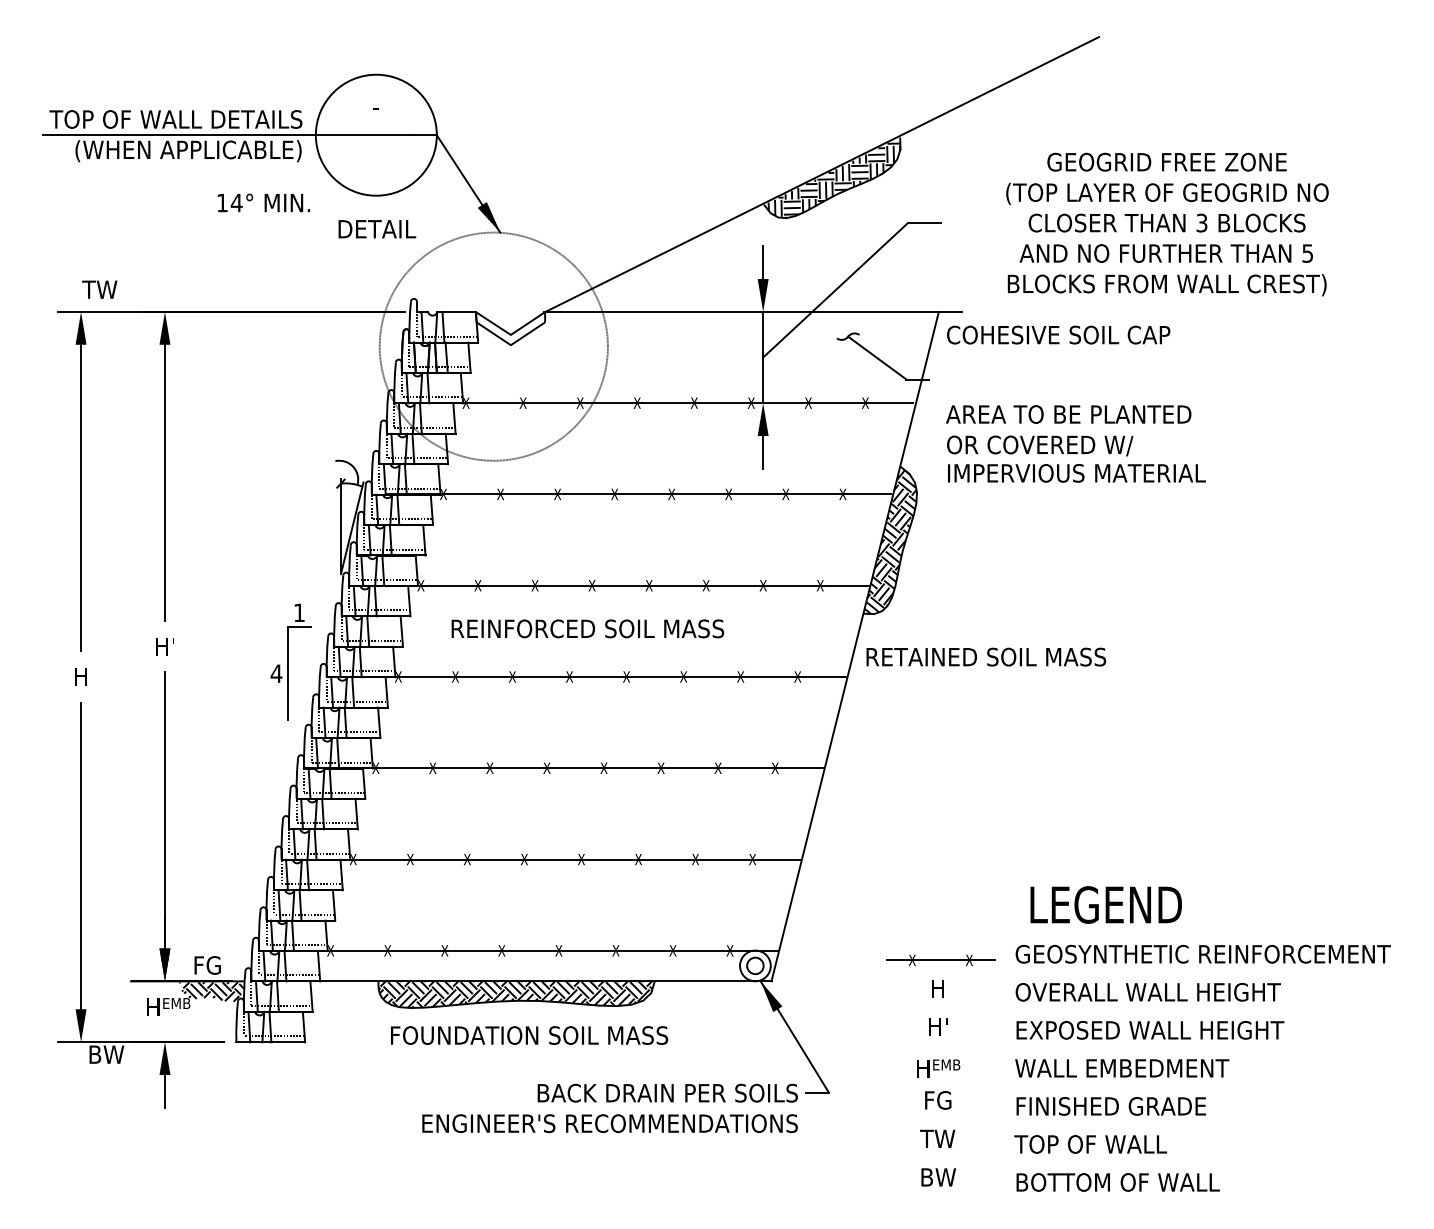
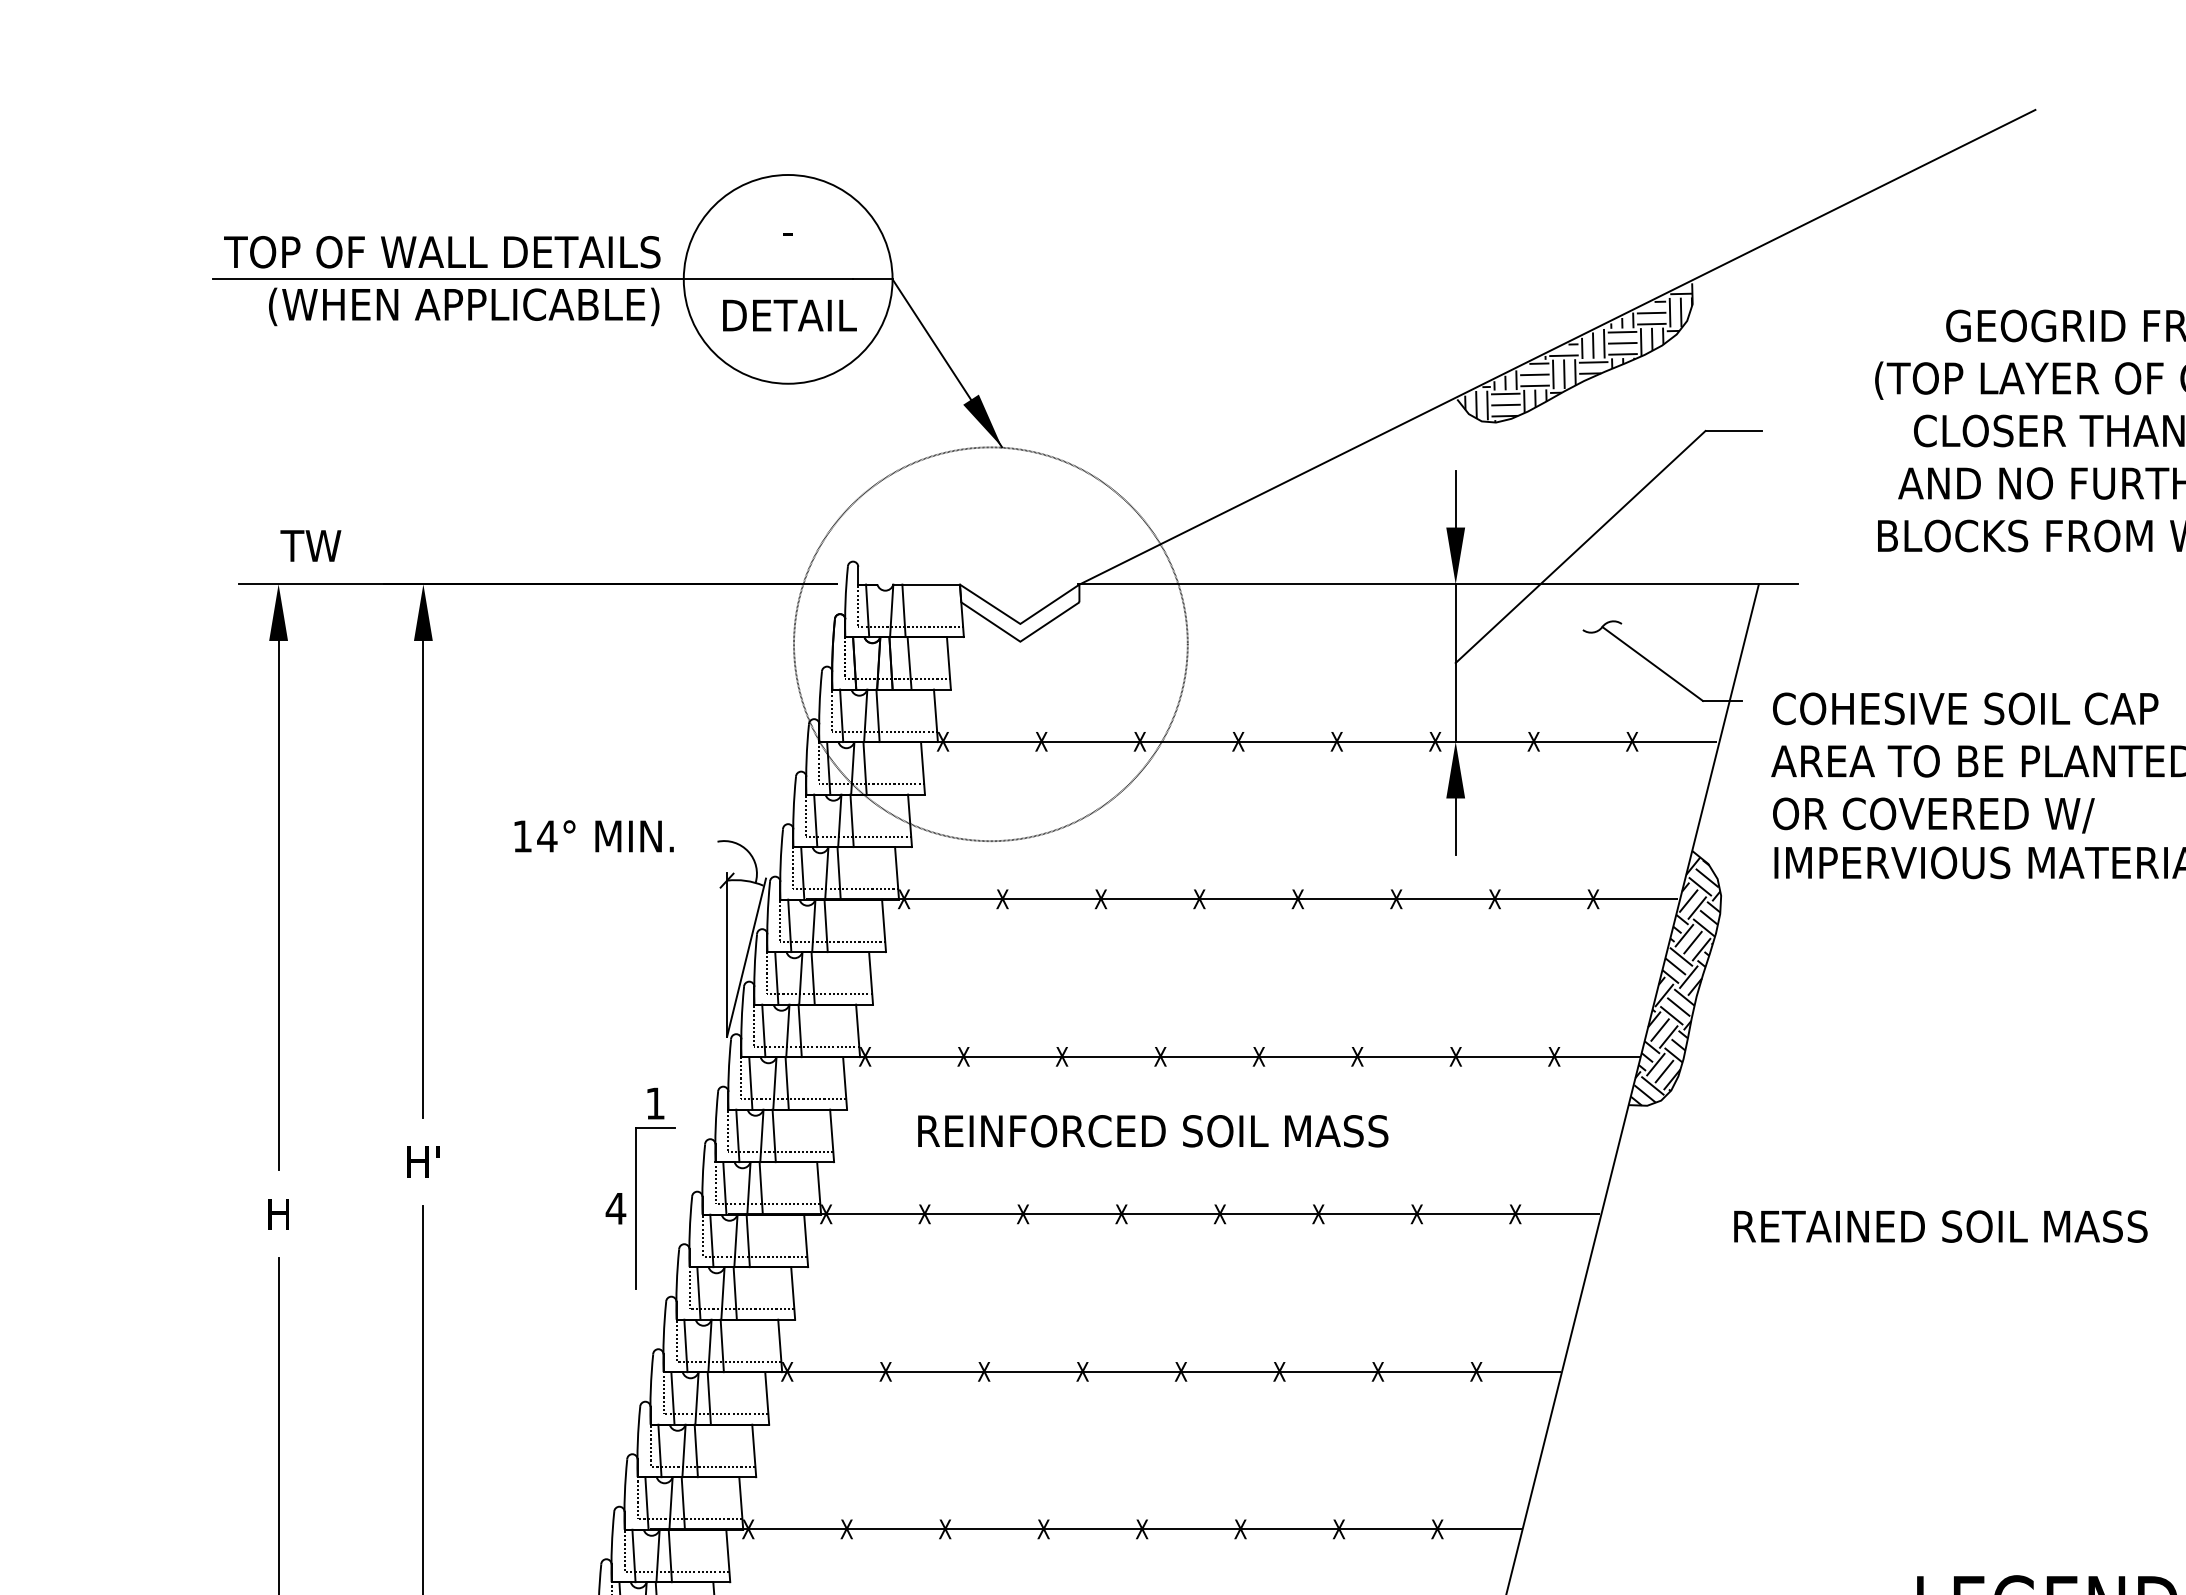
text: (263, 202) -> (593, 835), moved
text: (377, 229) -> (790, 316), moved
text: (1058, 334) -> (1965, 707), moved
text: (986, 656) -> (1941, 1225), moved

